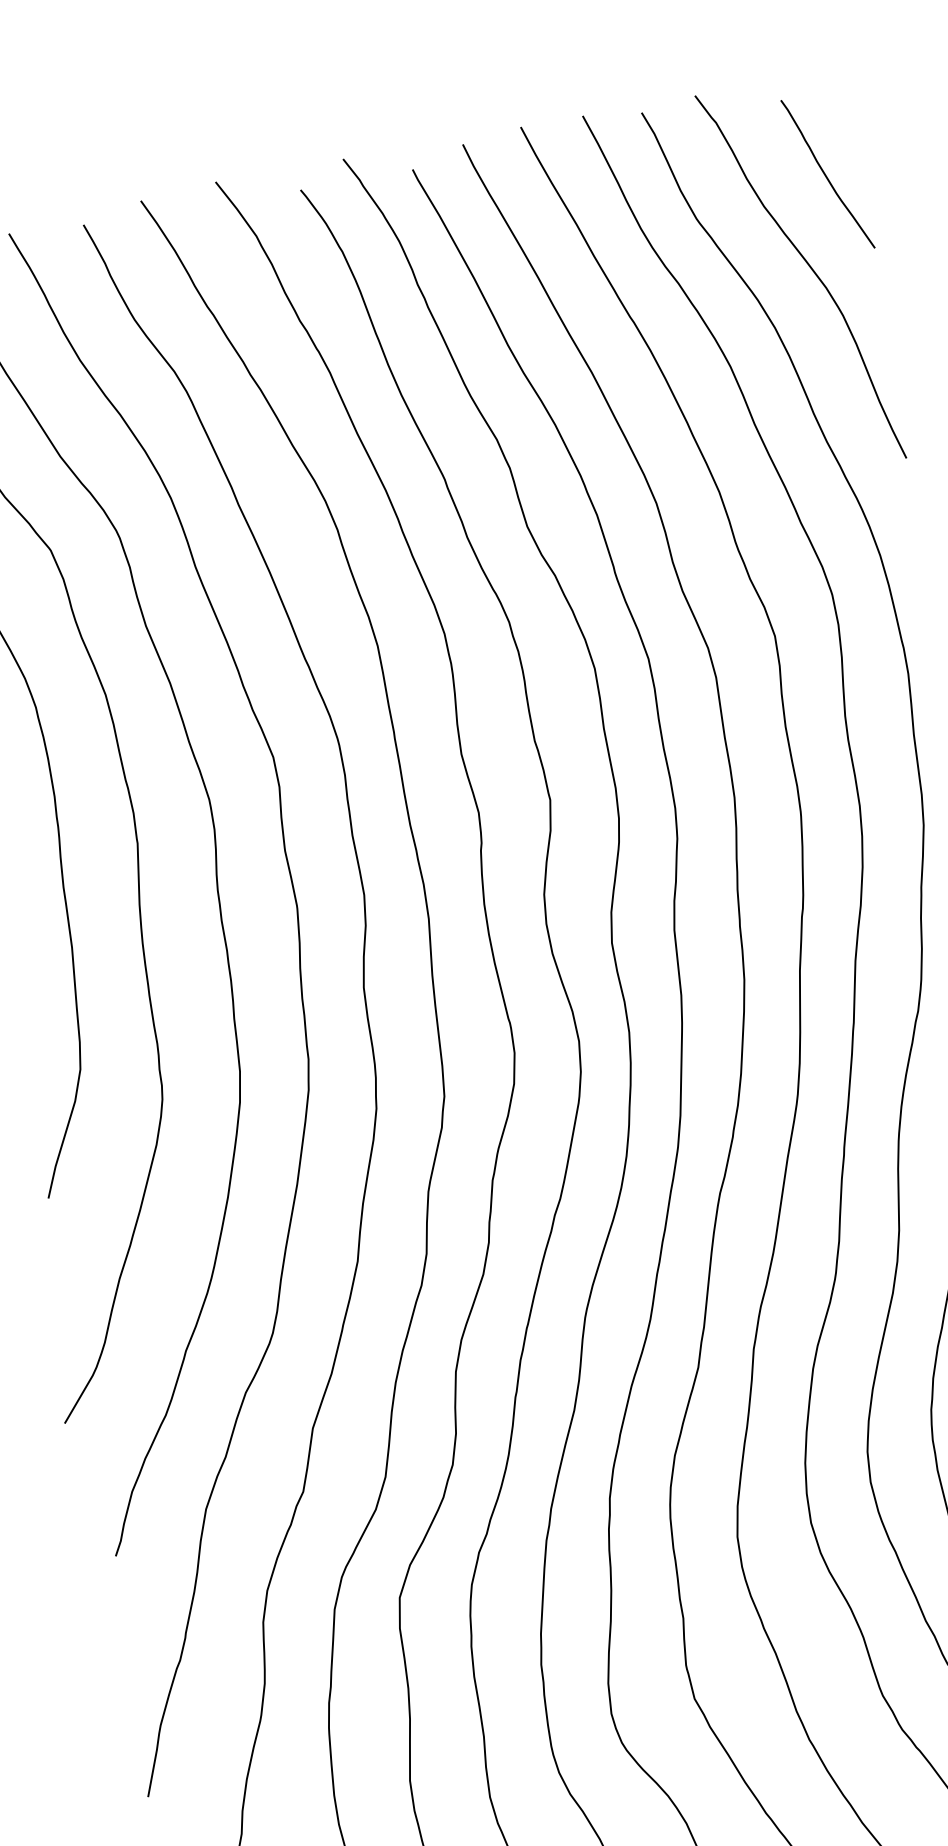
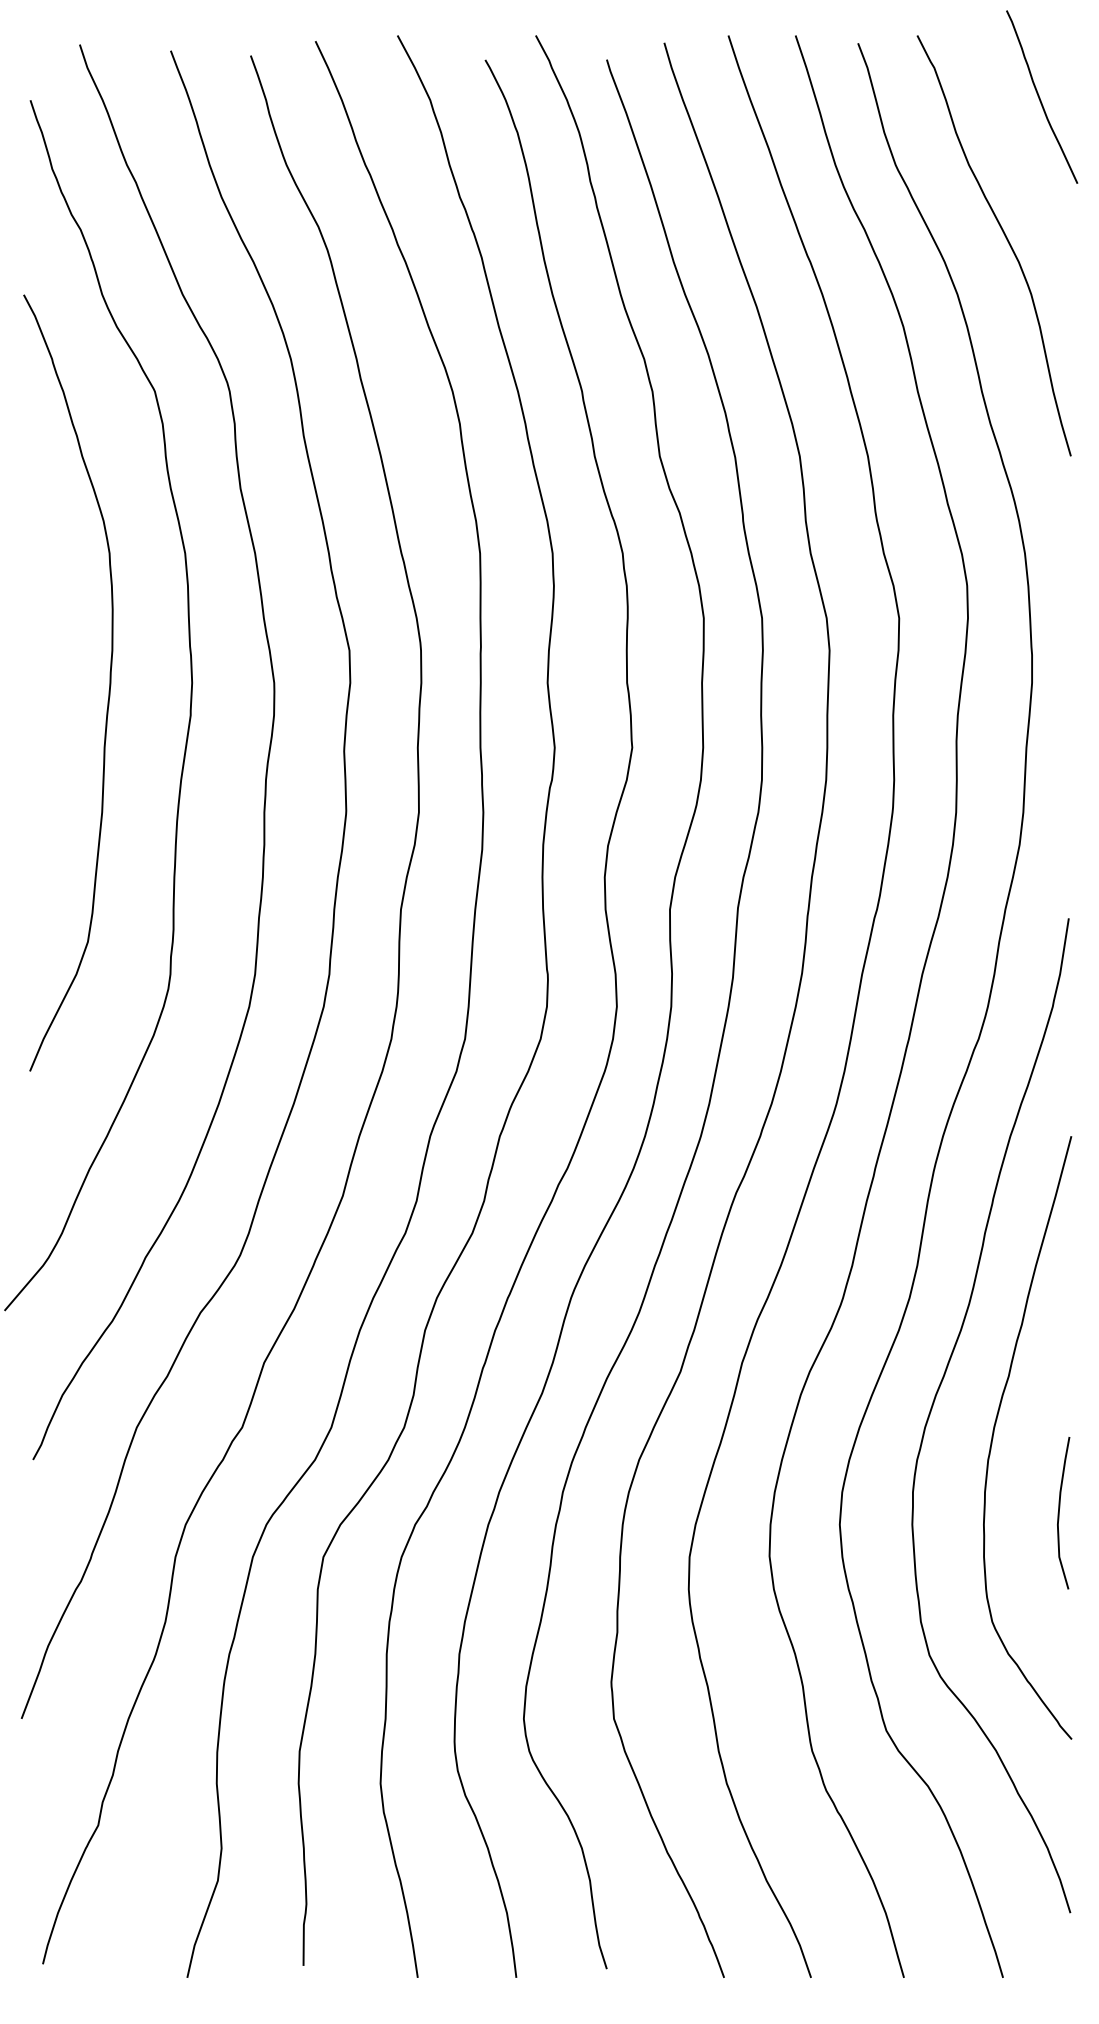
curve: (826, 174) -> (1040, 97), moved

